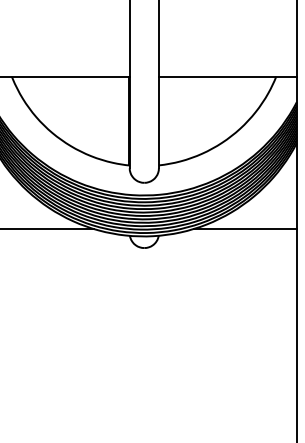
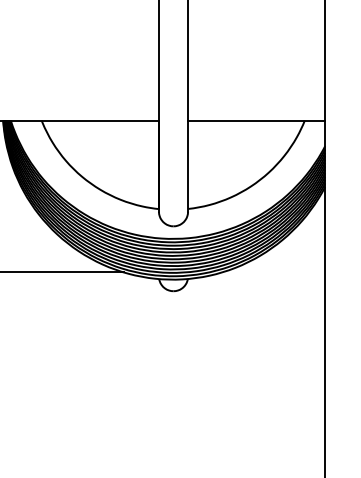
line: (244, 229) -> (273, 272), removed

